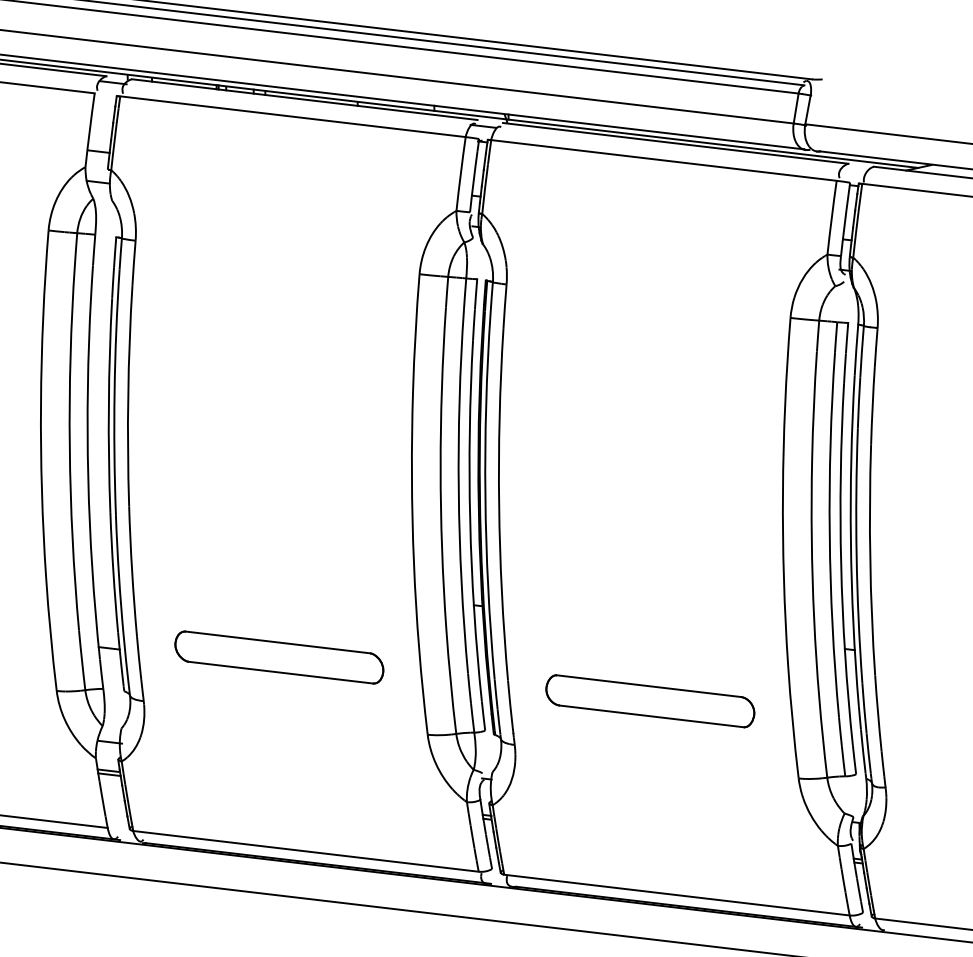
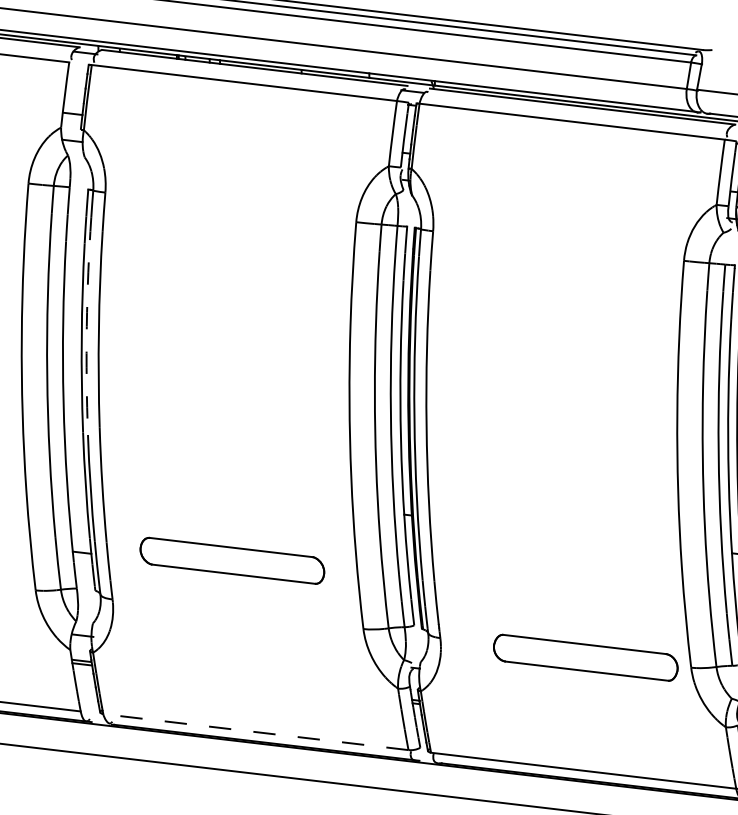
arc: (114, 392) -> (86, 326), solid -> dashed
part: (650, 701) -> (585, 658), moved
line: (305, 851) -> (255, 732), solid -> dashed

